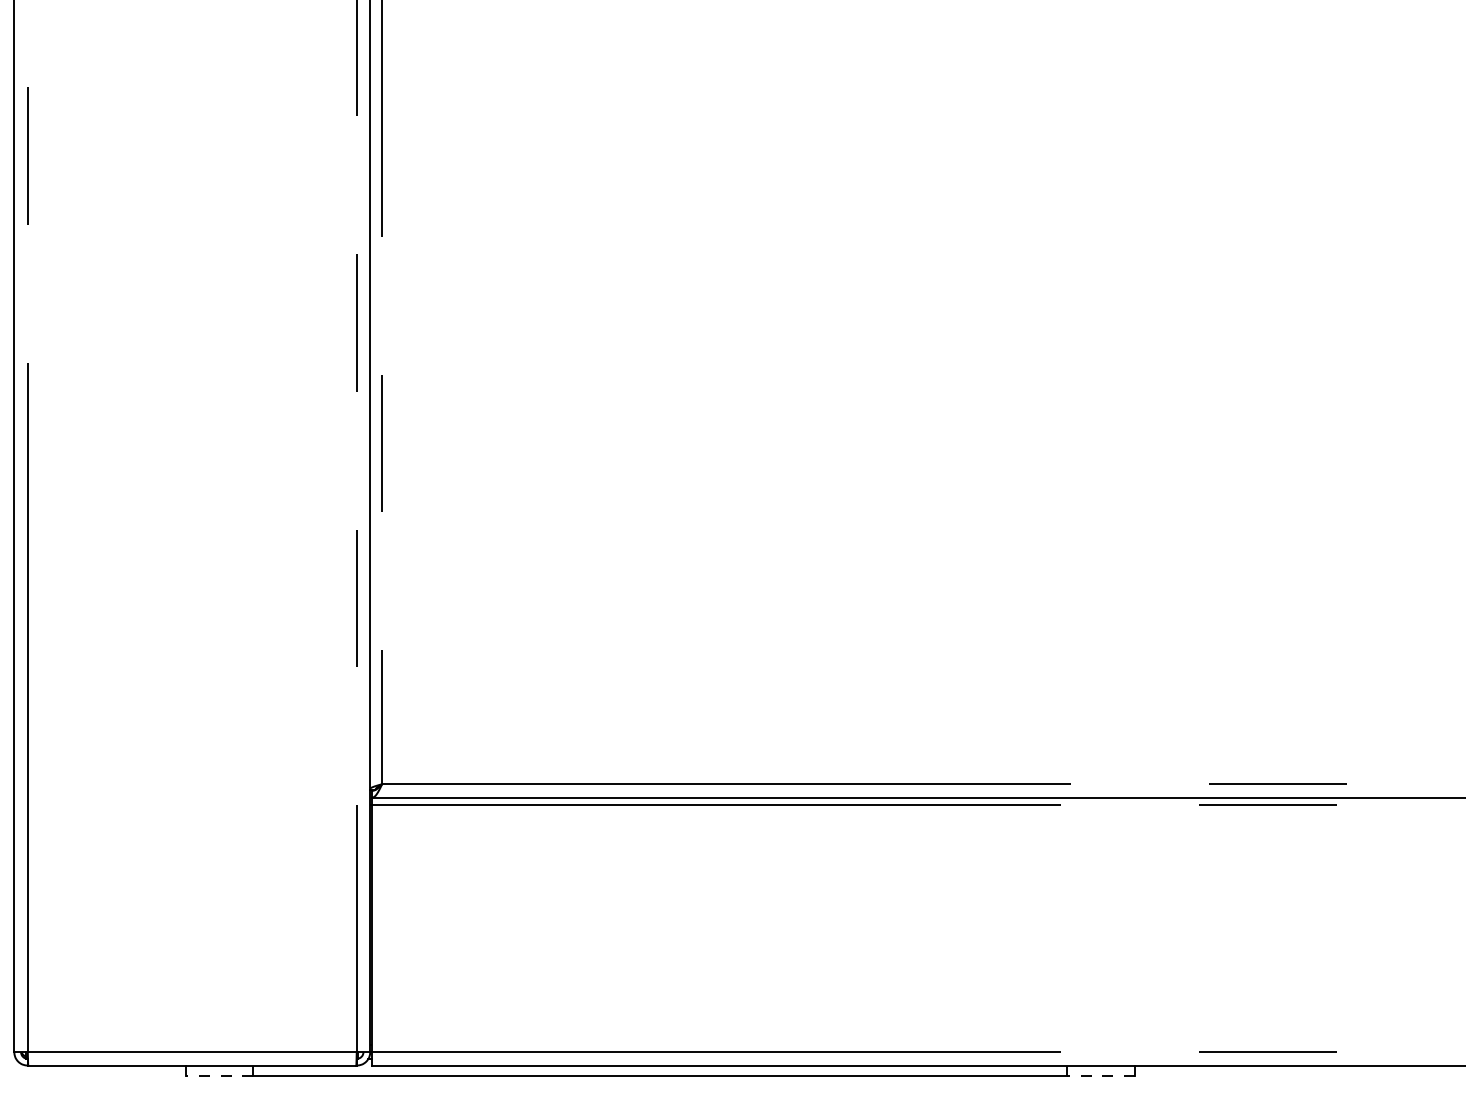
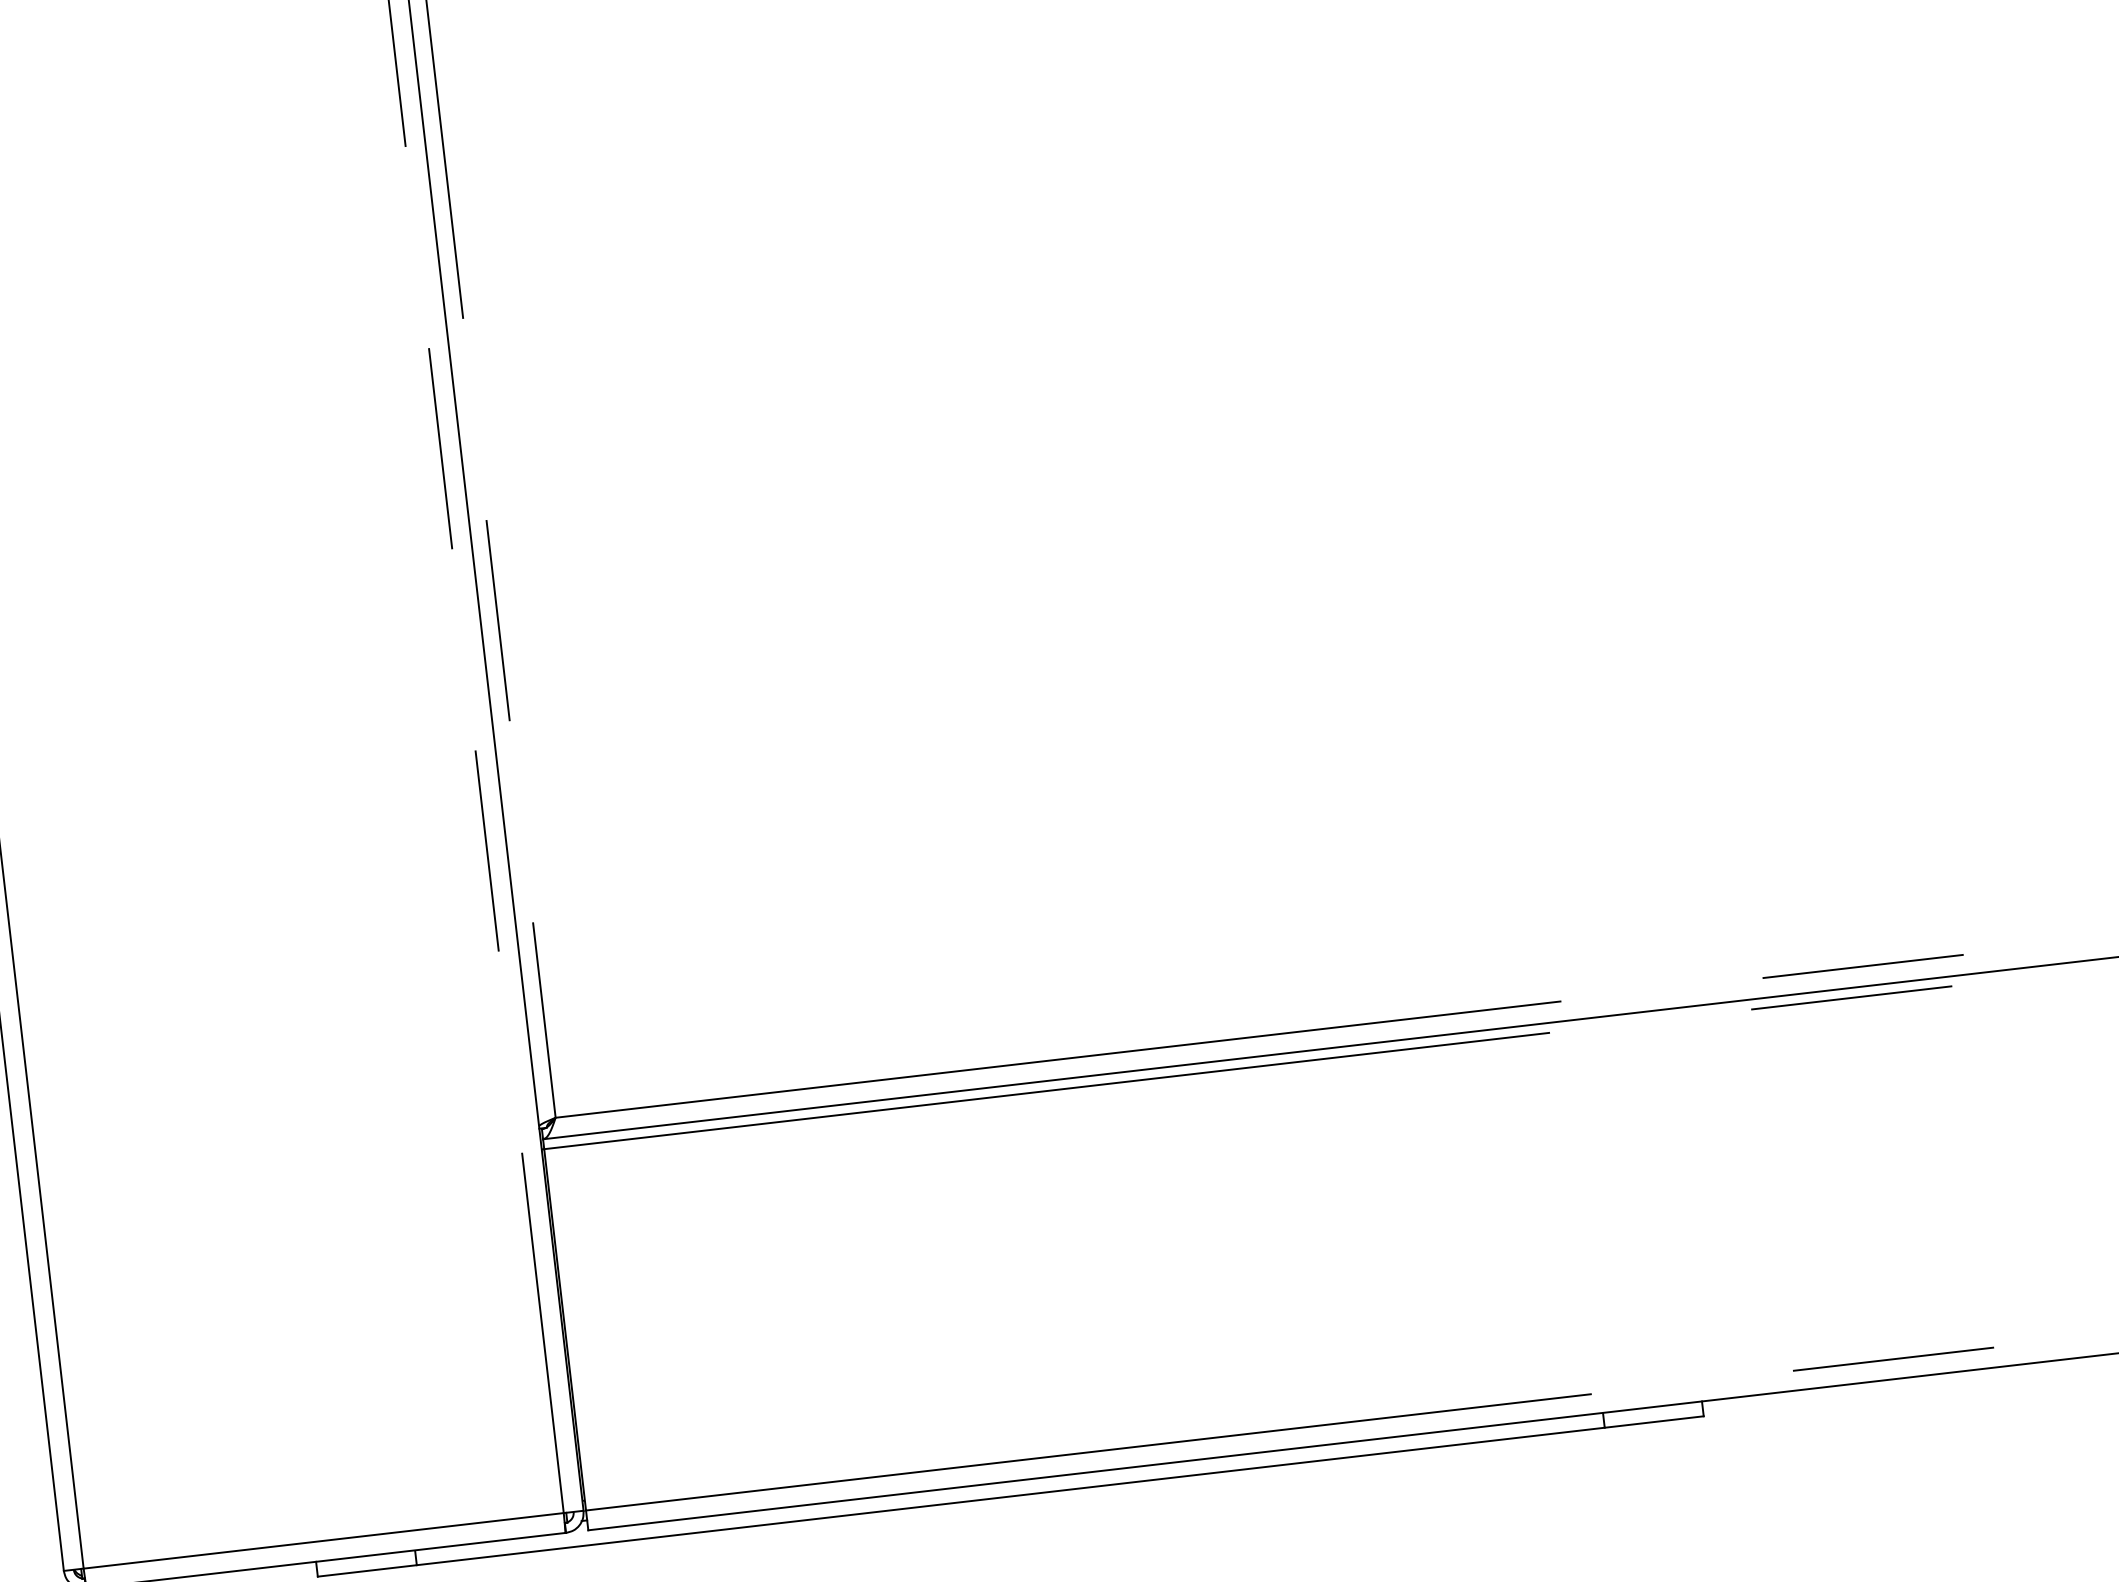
line: (219, 1075) -> (367, 1570), dashed -> solid
line: (1101, 1075) -> (1654, 1421), dashed -> solid

